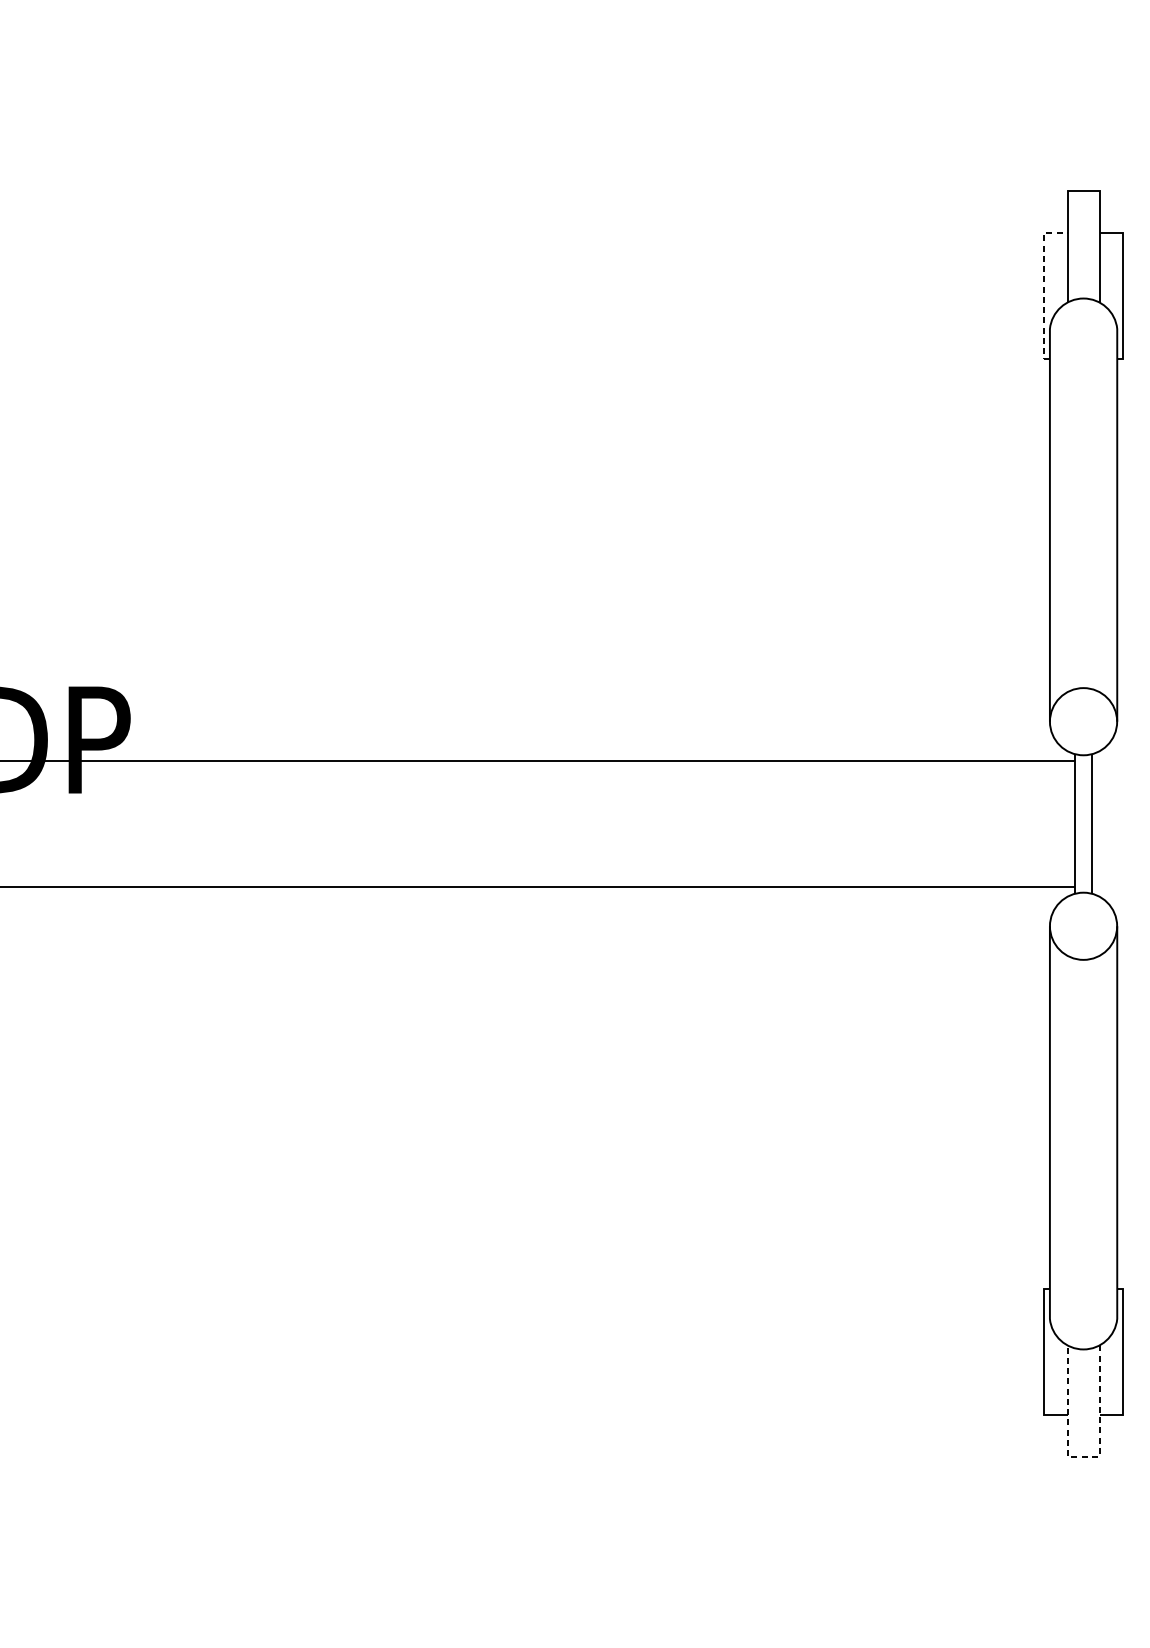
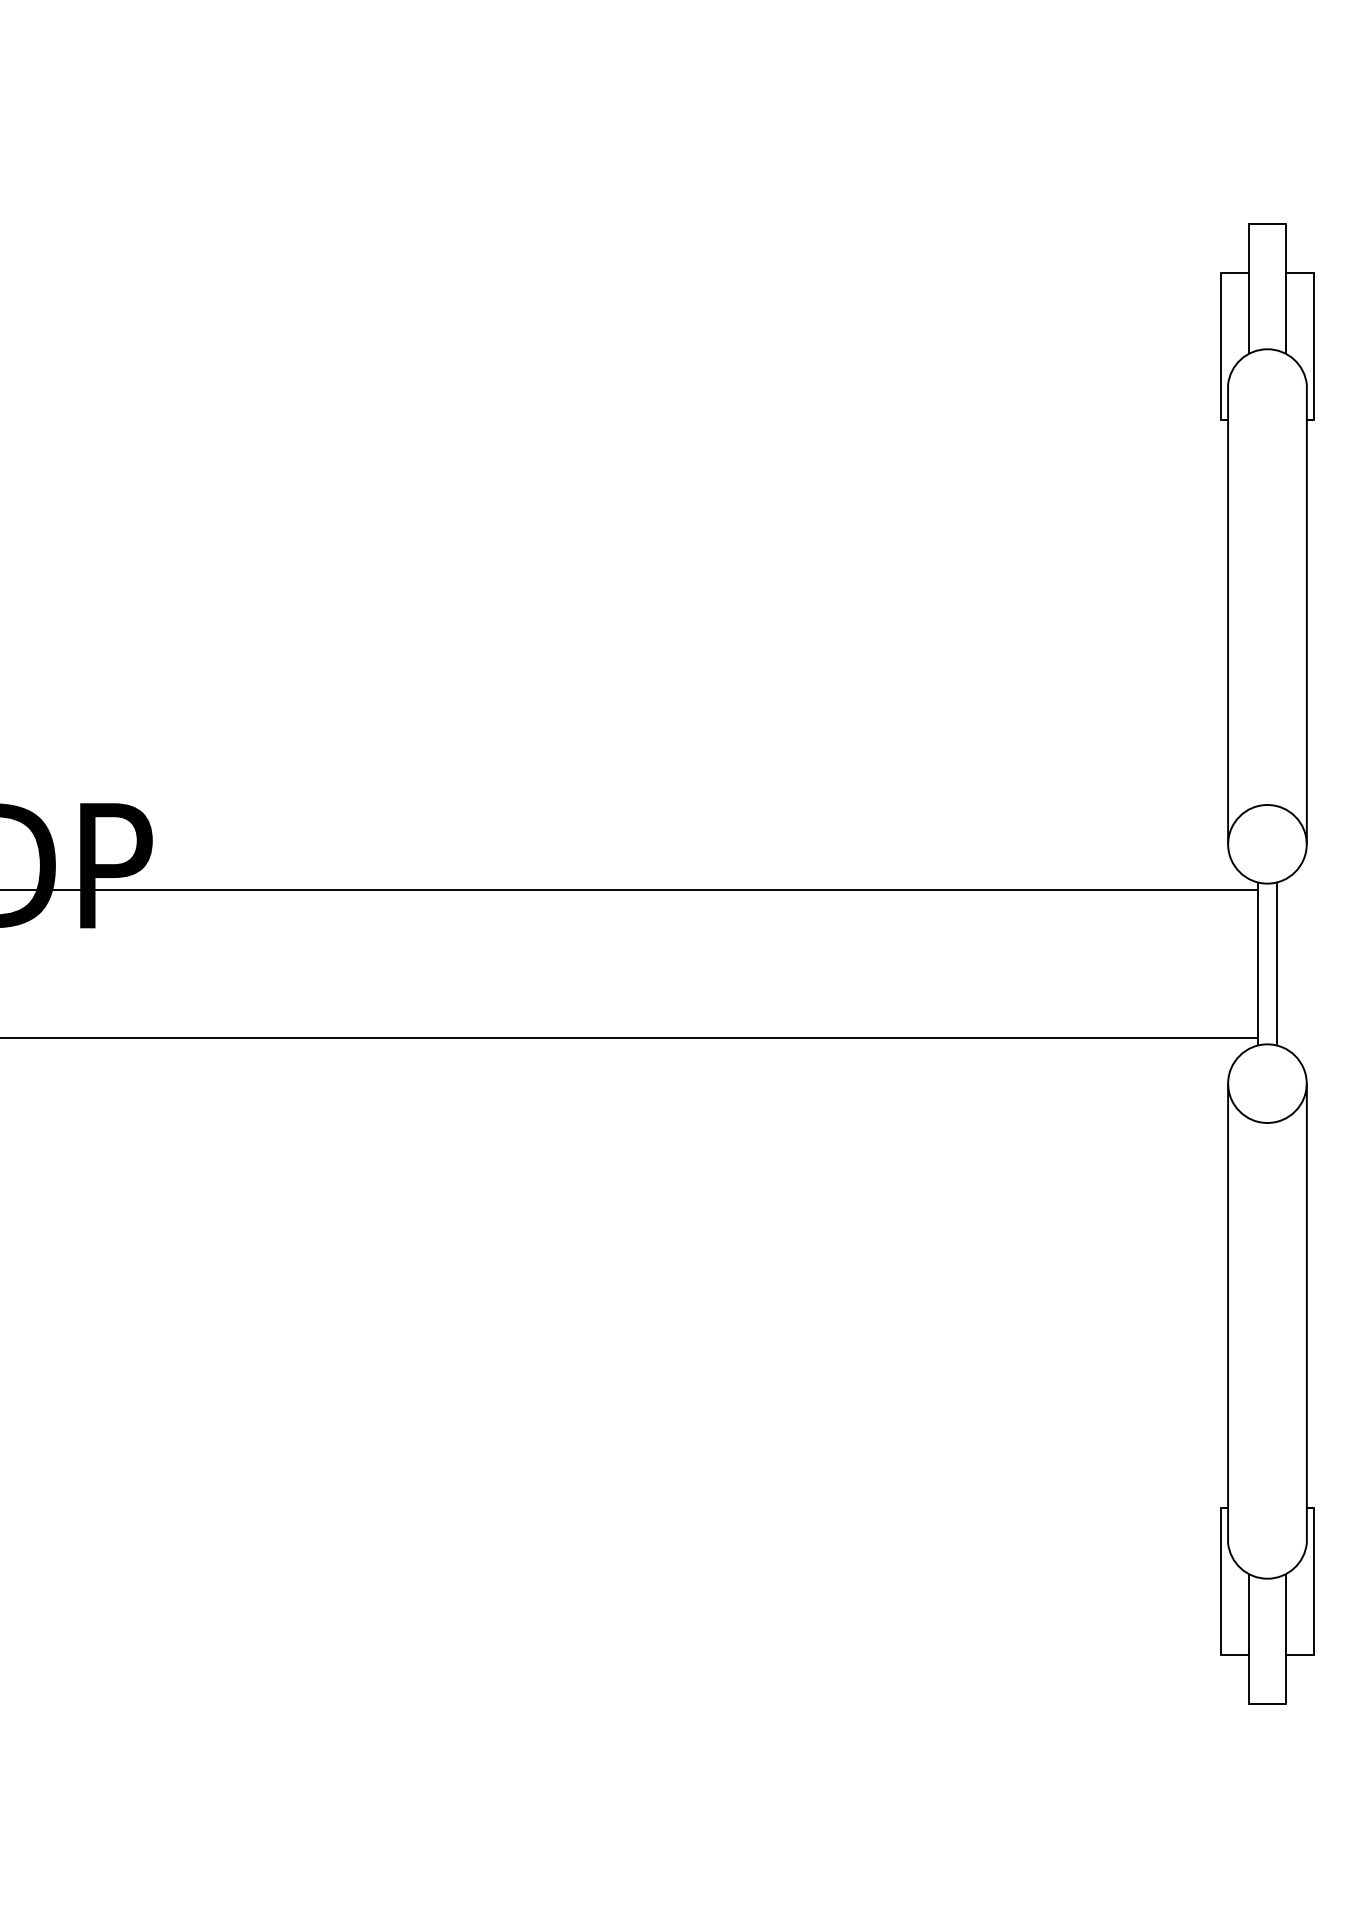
line: (1044, 286) -> (1221, 335), dashed -> solid
line: (1083, 1456) -> (1267, 1704), dashed -> solid

